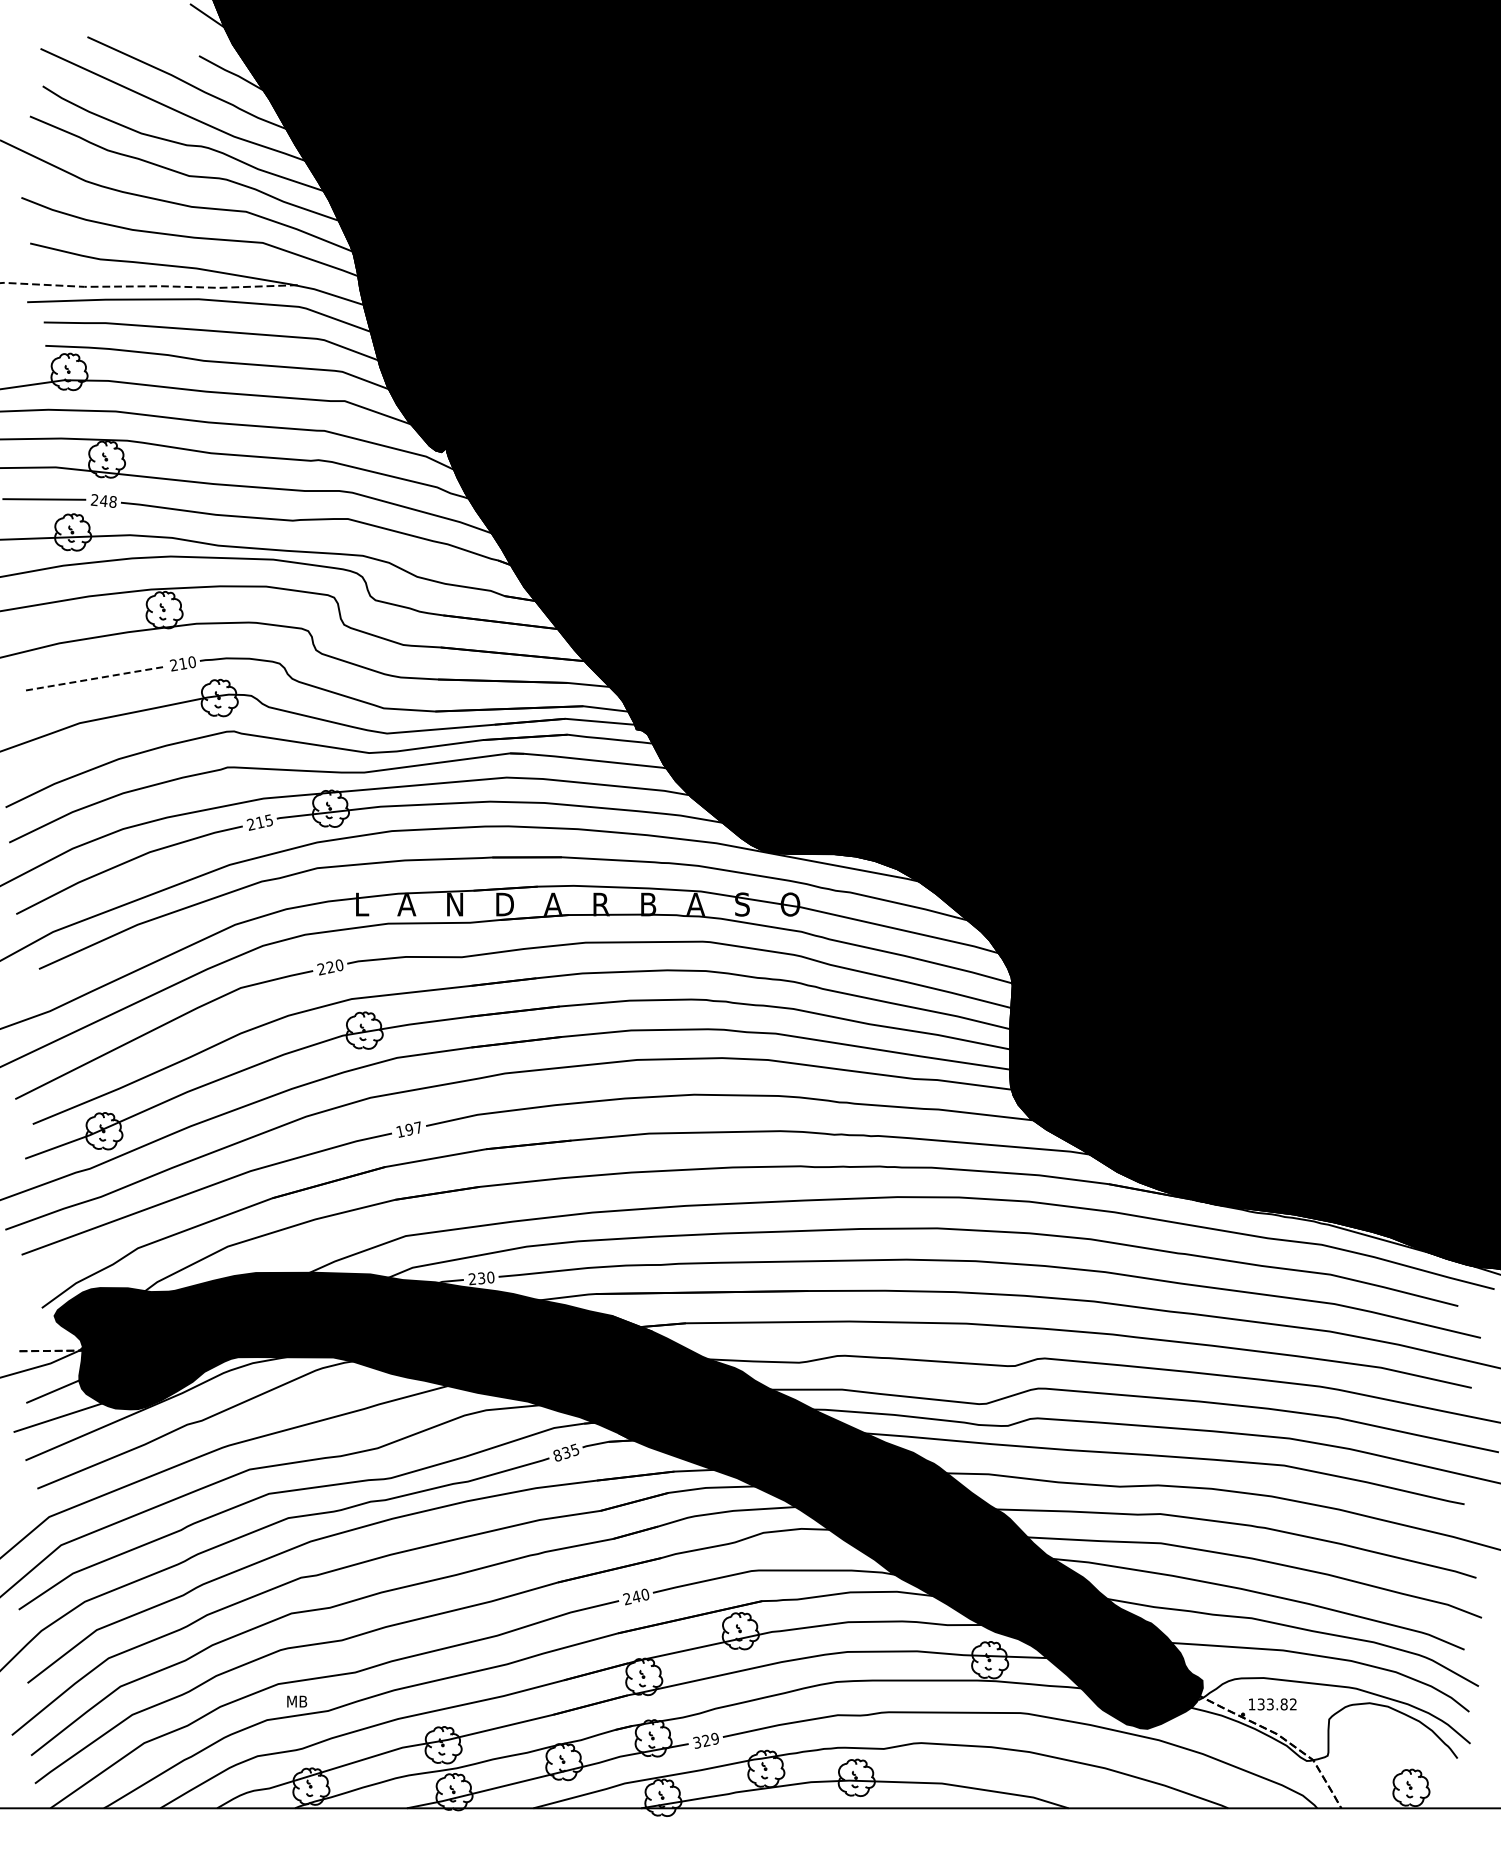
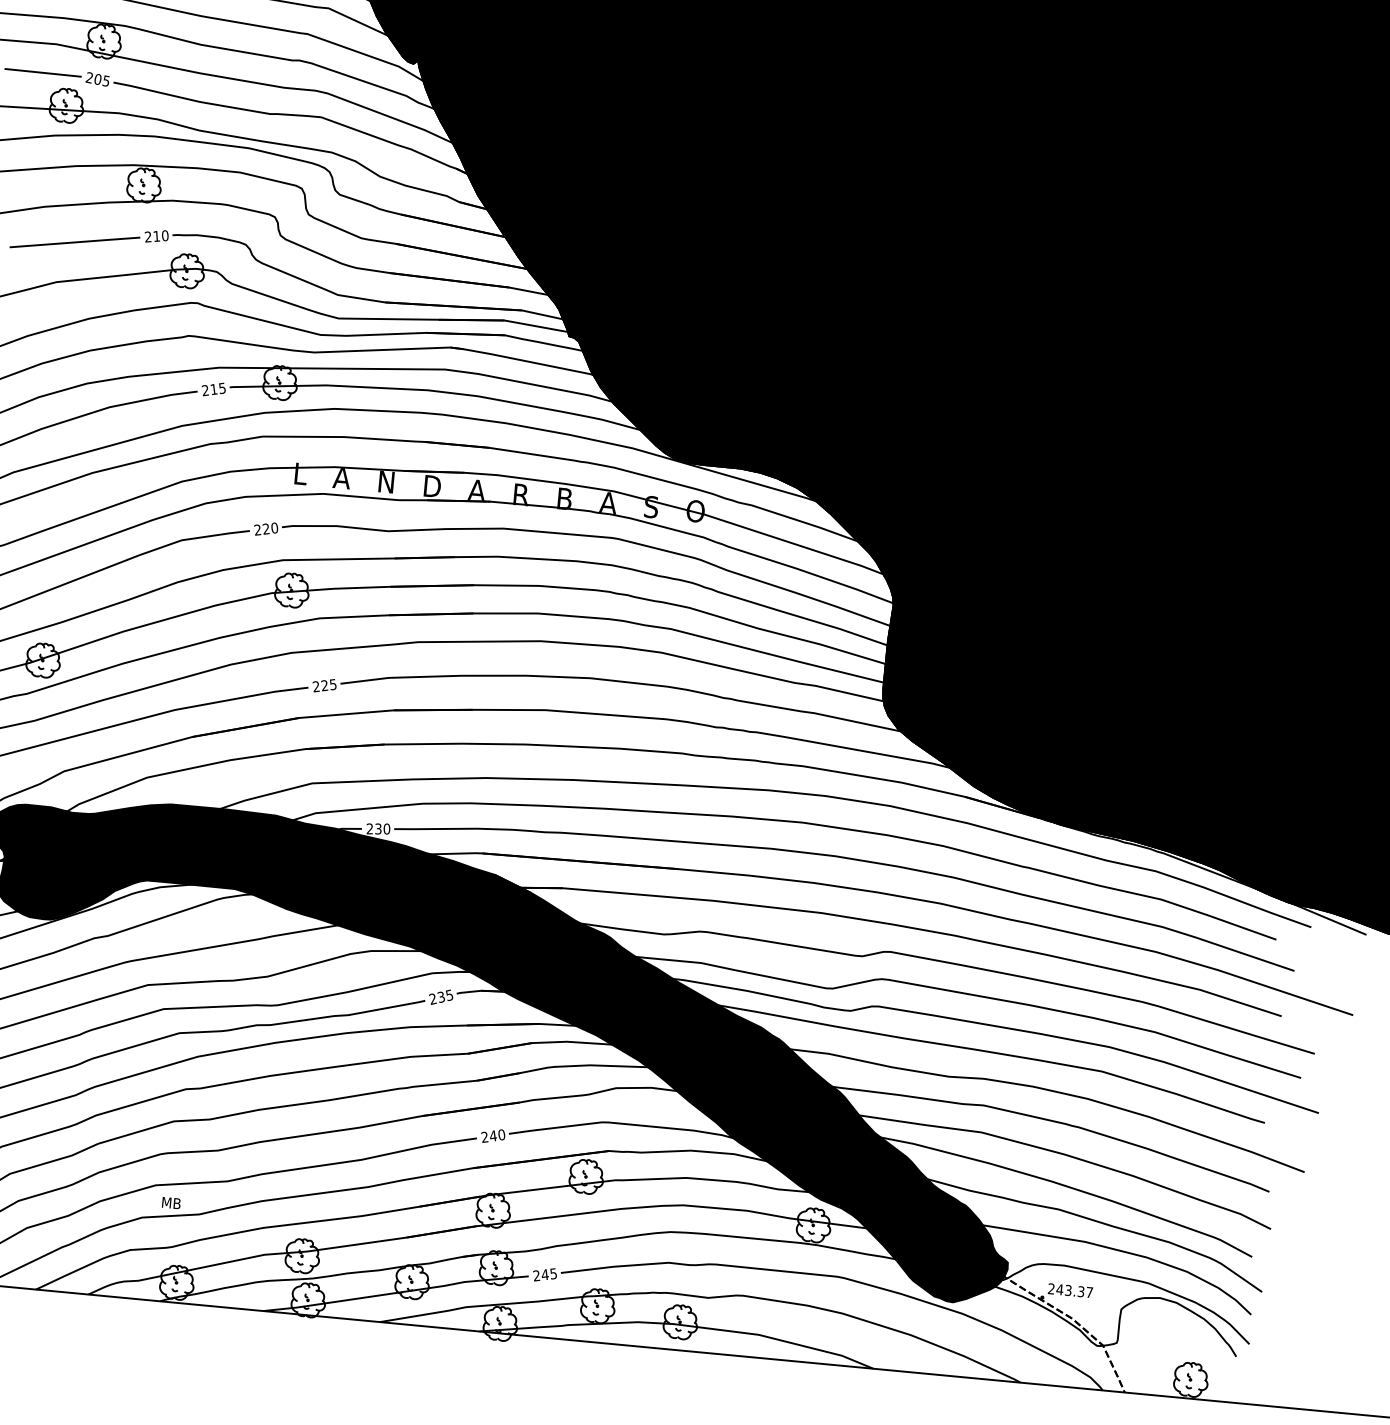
text: (107, 501) -> (101, 80), 248 -> 205
line: (96, 678) -> (75, 242), dashed -> solid
text: (409, 1129) -> (324, 685), 197 -> 225
text: (557, 1455) -> (432, 998), 835 -> 235
text: (1272, 1704) -> (1070, 1290), 133.82 -> 243.37
text: (705, 1740) -> (544, 1274), 329 -> 245

